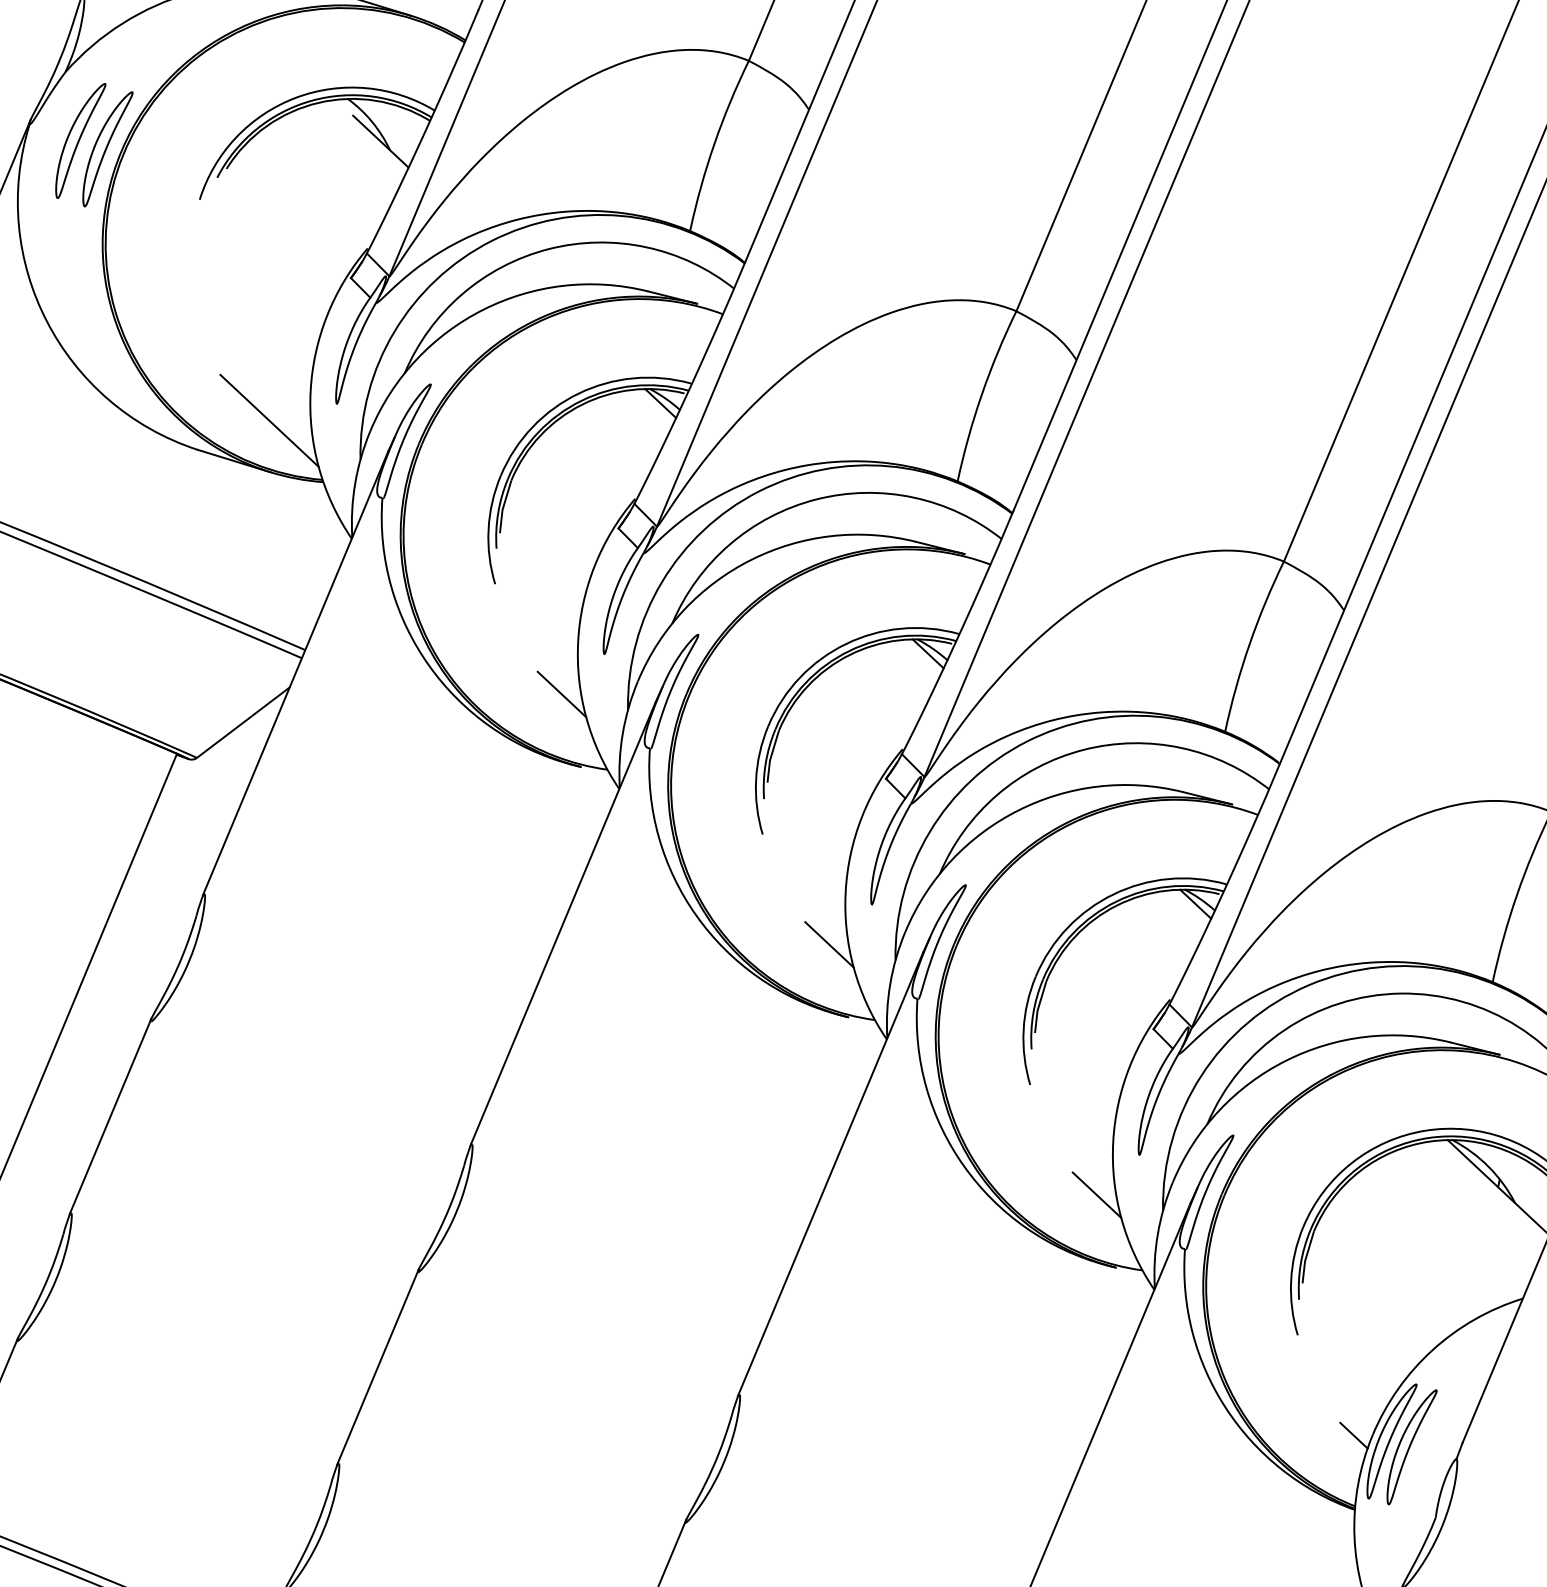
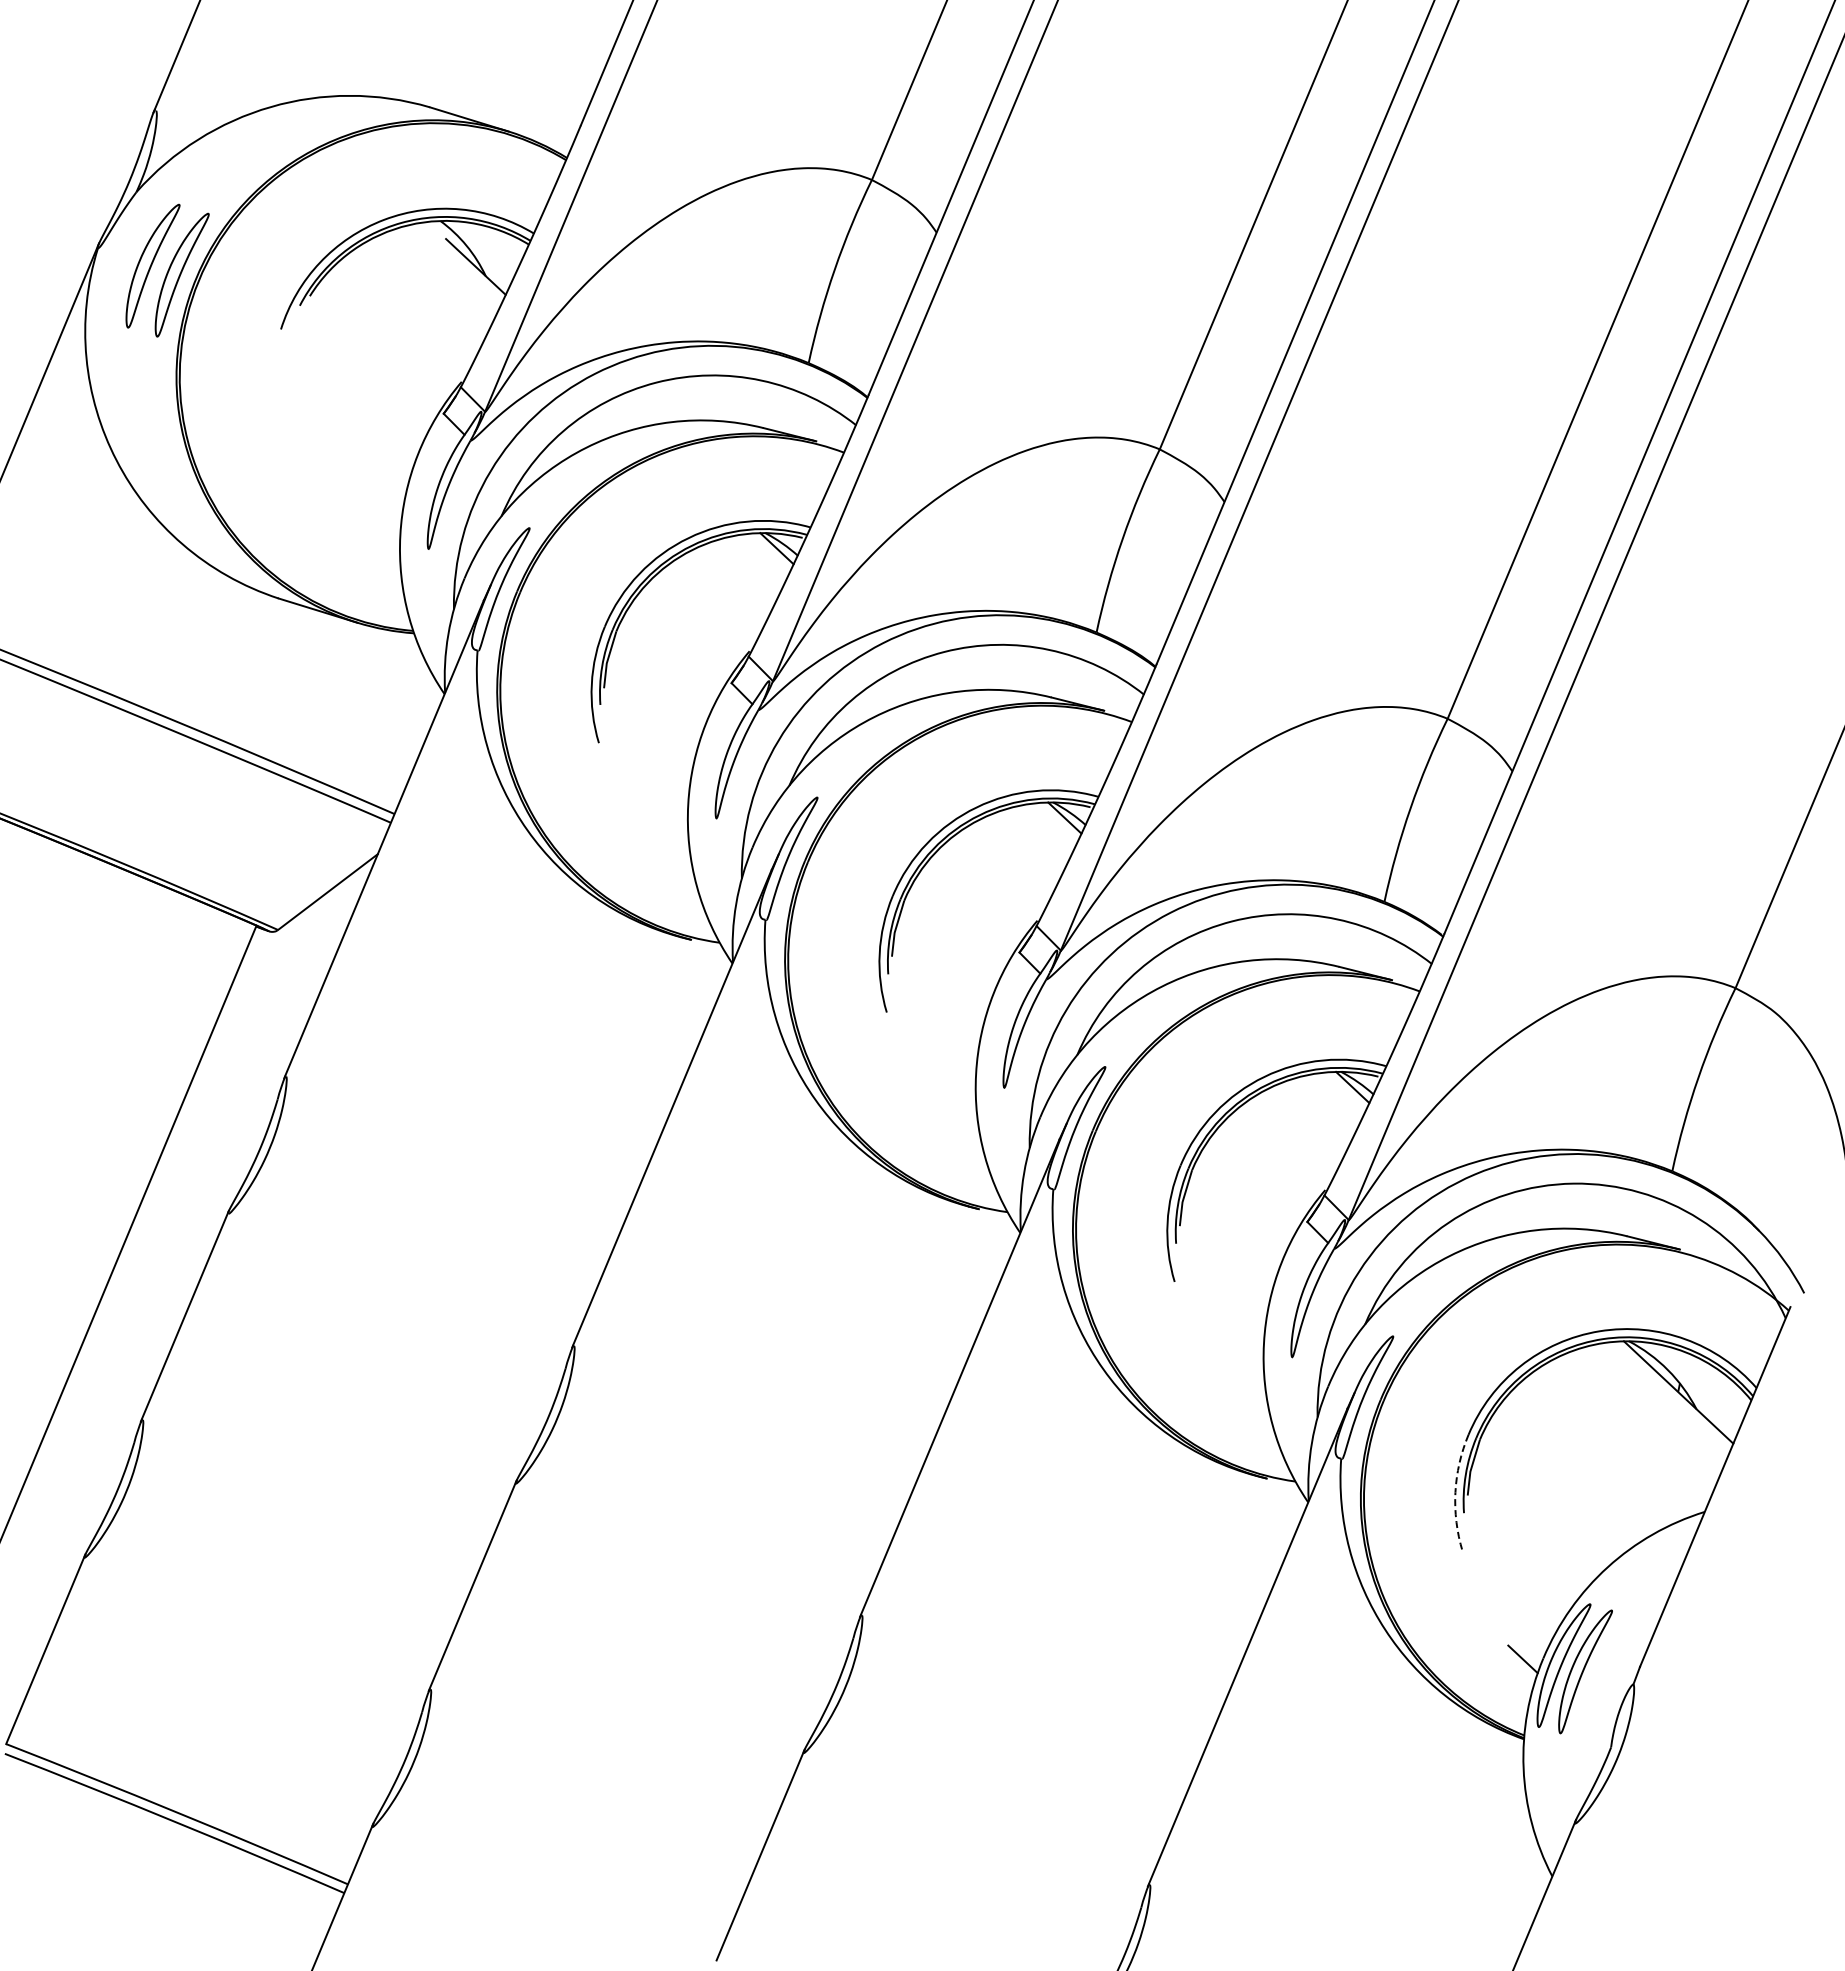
line: (268, 420) -> (355, 566), removed
line: (561, 694) -> (670, 861), removed
line: (829, 944) -> (958, 1130), removed
line: (1096, 1195) -> (1246, 1400), removed
arc: (1291, 1280) -> (1455, 1492), solid -> dashed

